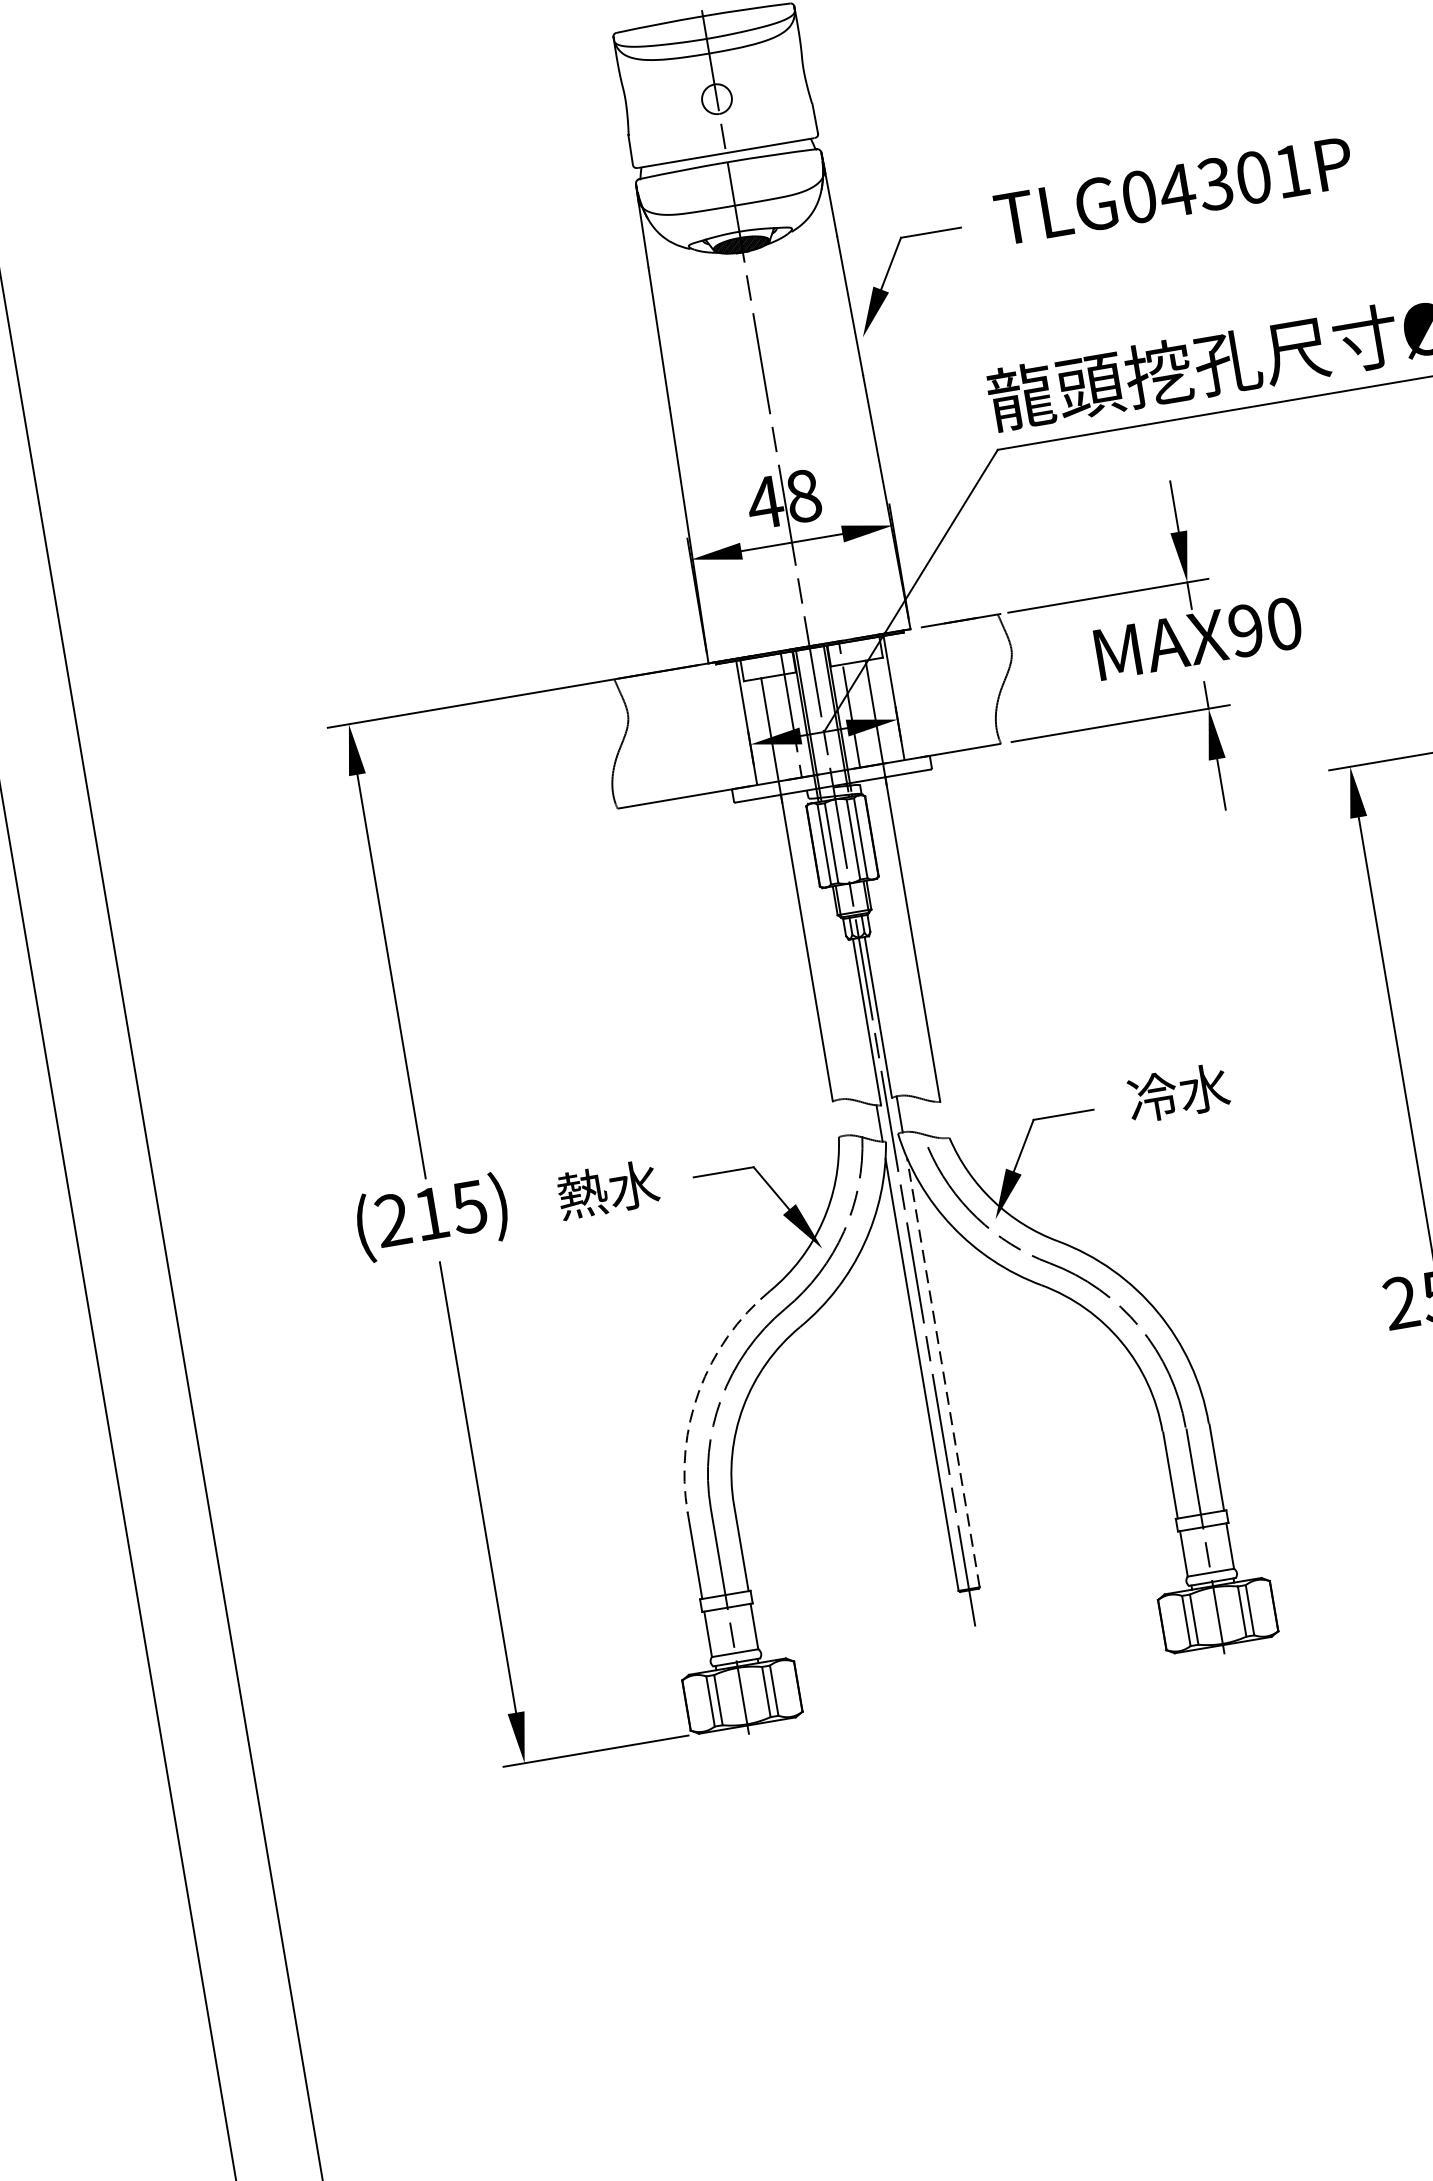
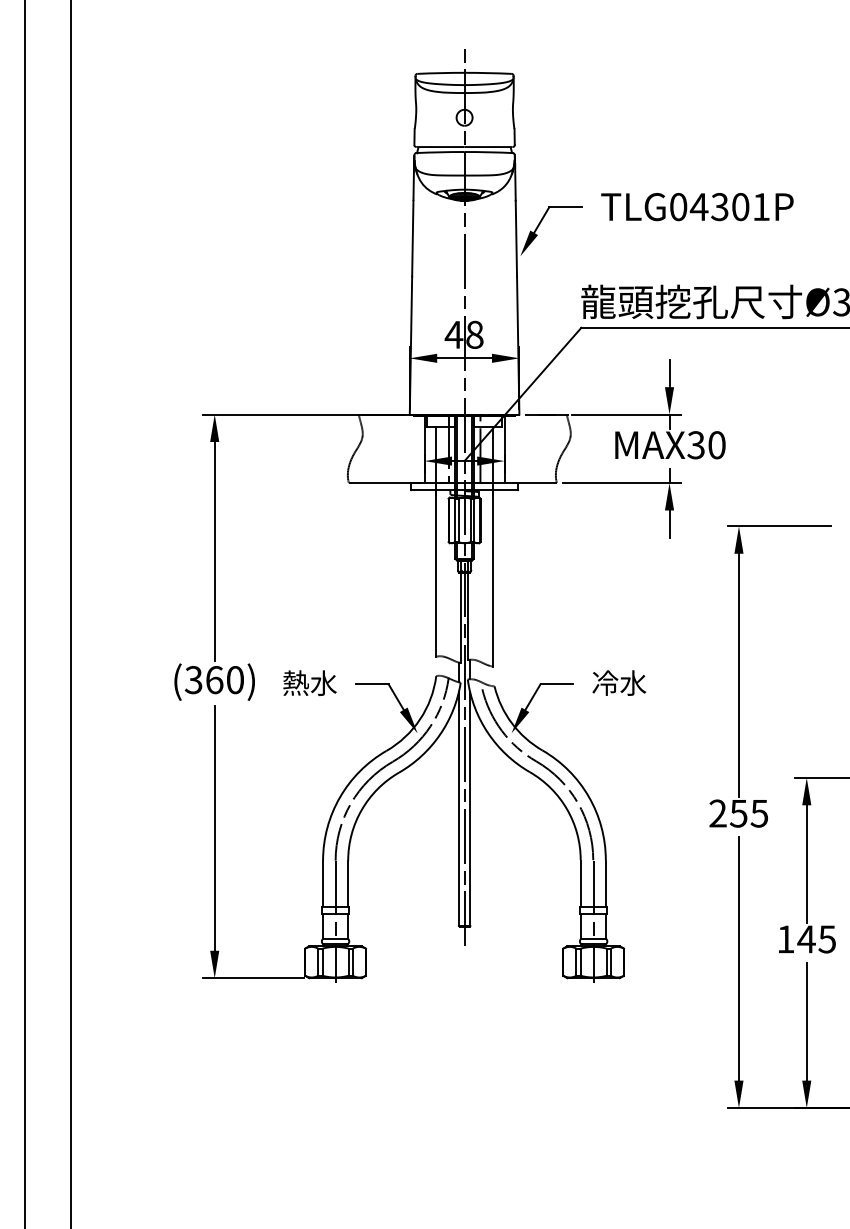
text: (1244, 631) -> (695, 445), MAX90 -> MAX30
text: (429, 1214) -> (213, 680), (215) -> (360)
line: (943, 1372) -> (470, 809), dashed -> solid
arc: (700, 1390) -> (340, 797), dashed -> solid

